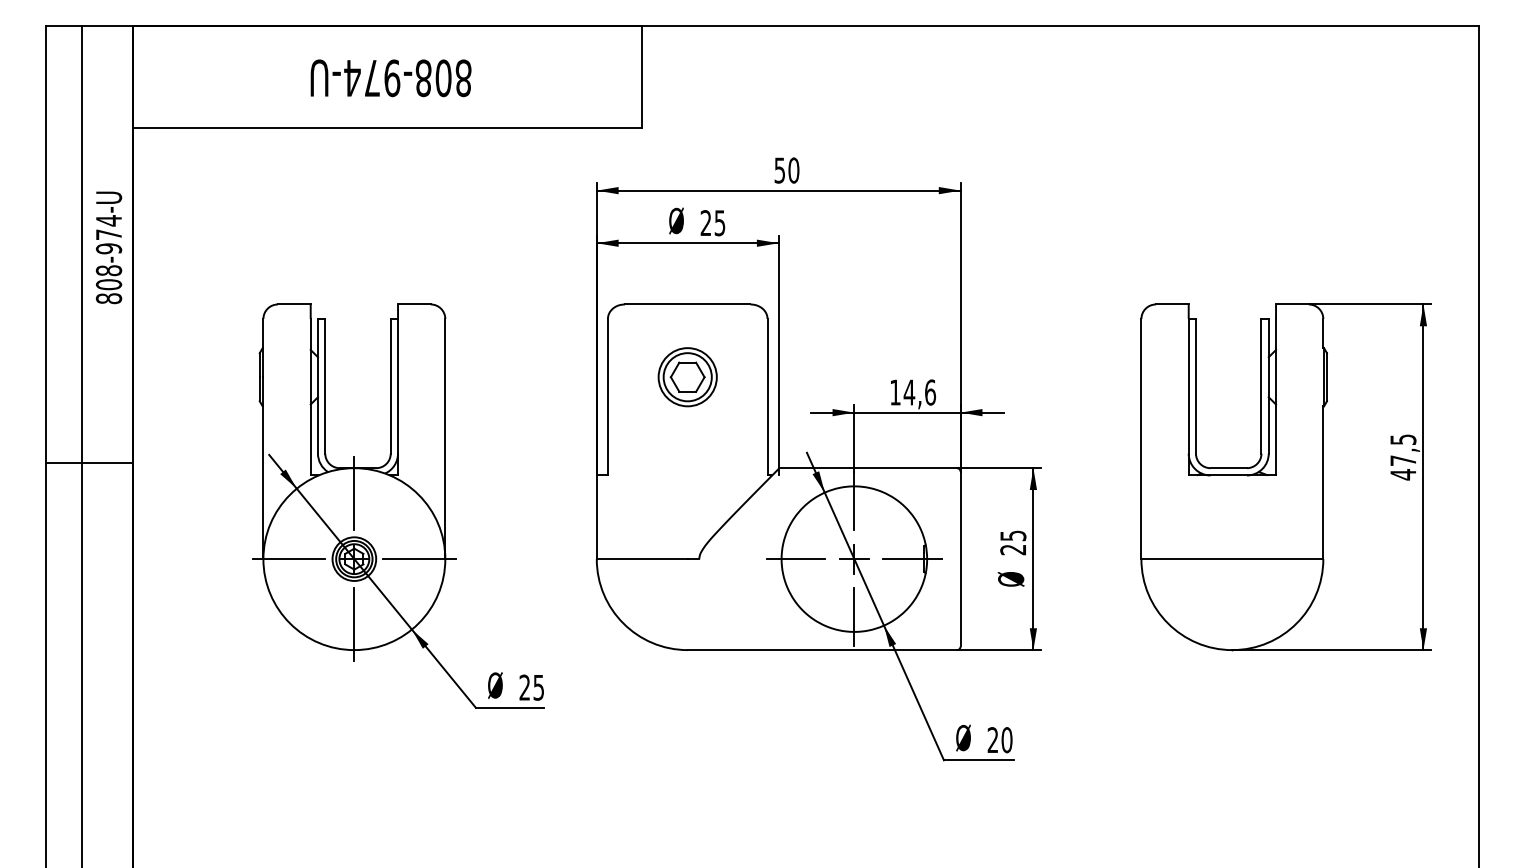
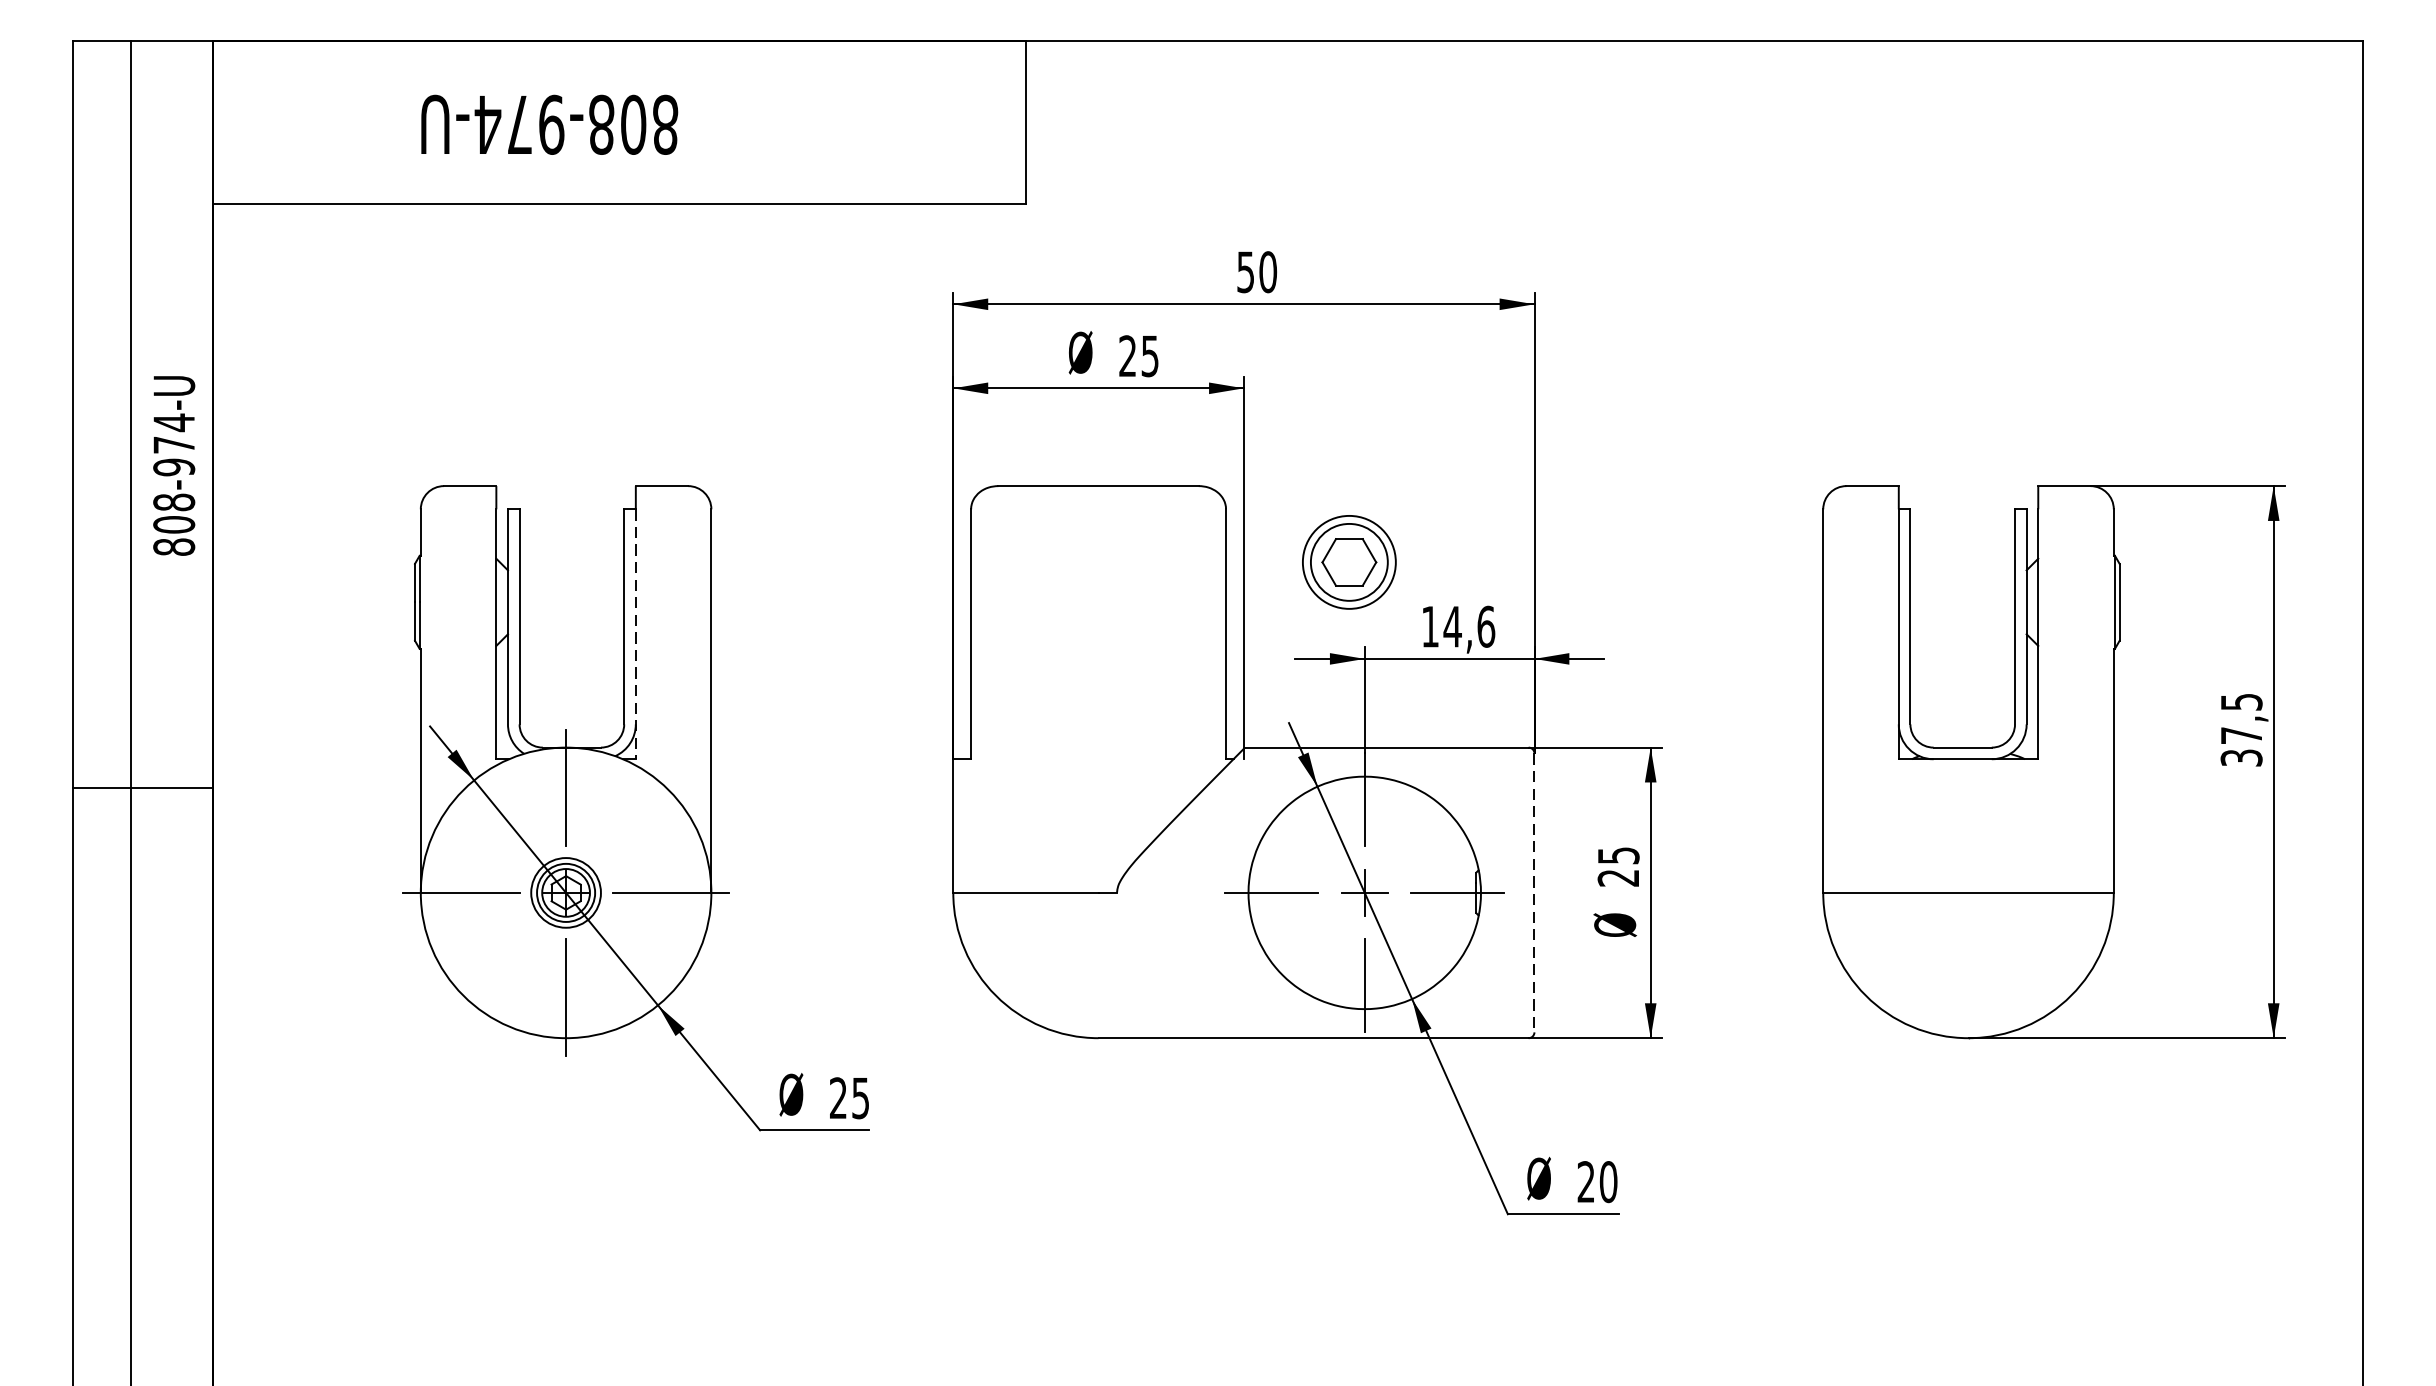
text: (390, 78) -> (548, 125), moved
text: (108, 247) -> (173, 465), moved
part: (687, 377) -> (1348, 562), moved
line: (398, 397) -> (636, 634), solid -> dashed
line: (89, 462) -> (143, 788), moved
text: (1403, 474) -> (2241, 757), 47,5 -> 37,5
line: (960, 559) -> (1534, 893), solid -> dashed

